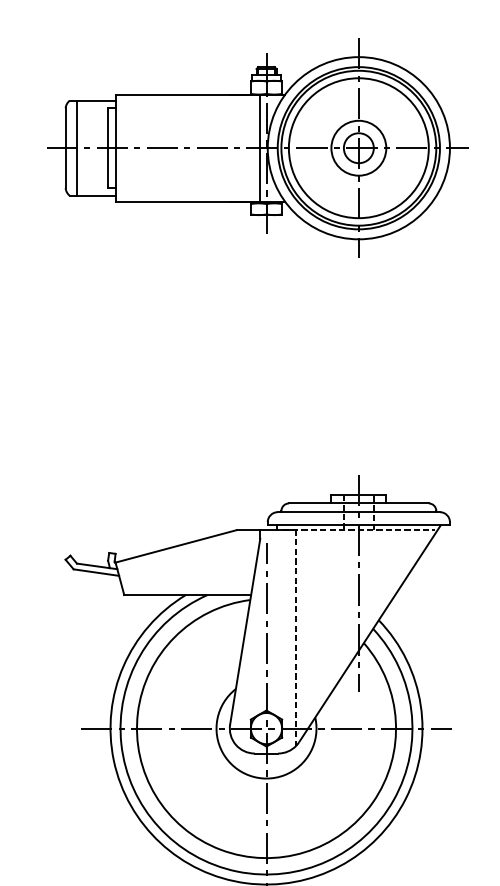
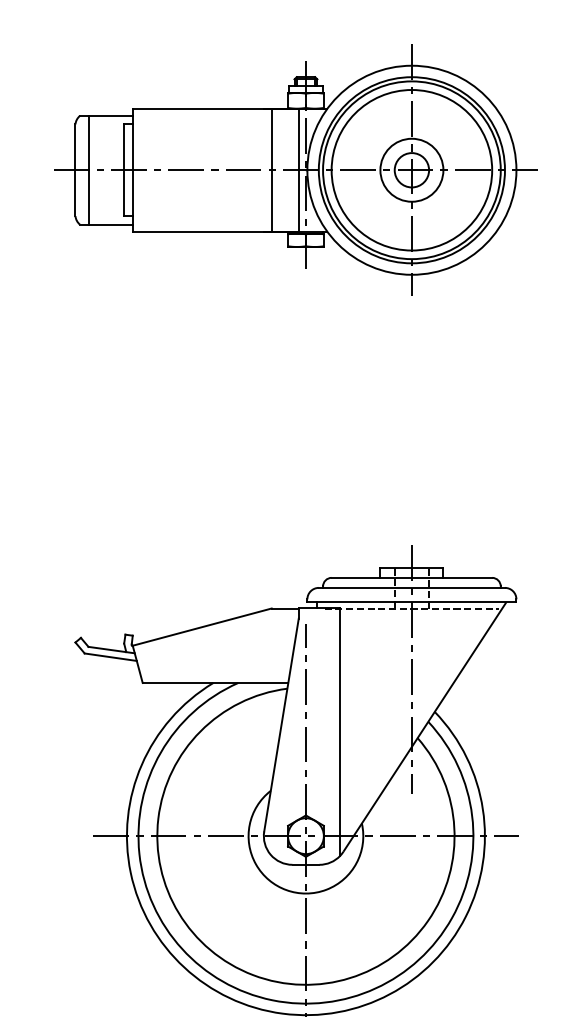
line: (236, 147) -> (271, 169), added
line: (296, 637) -> (340, 731), dashed -> solid

